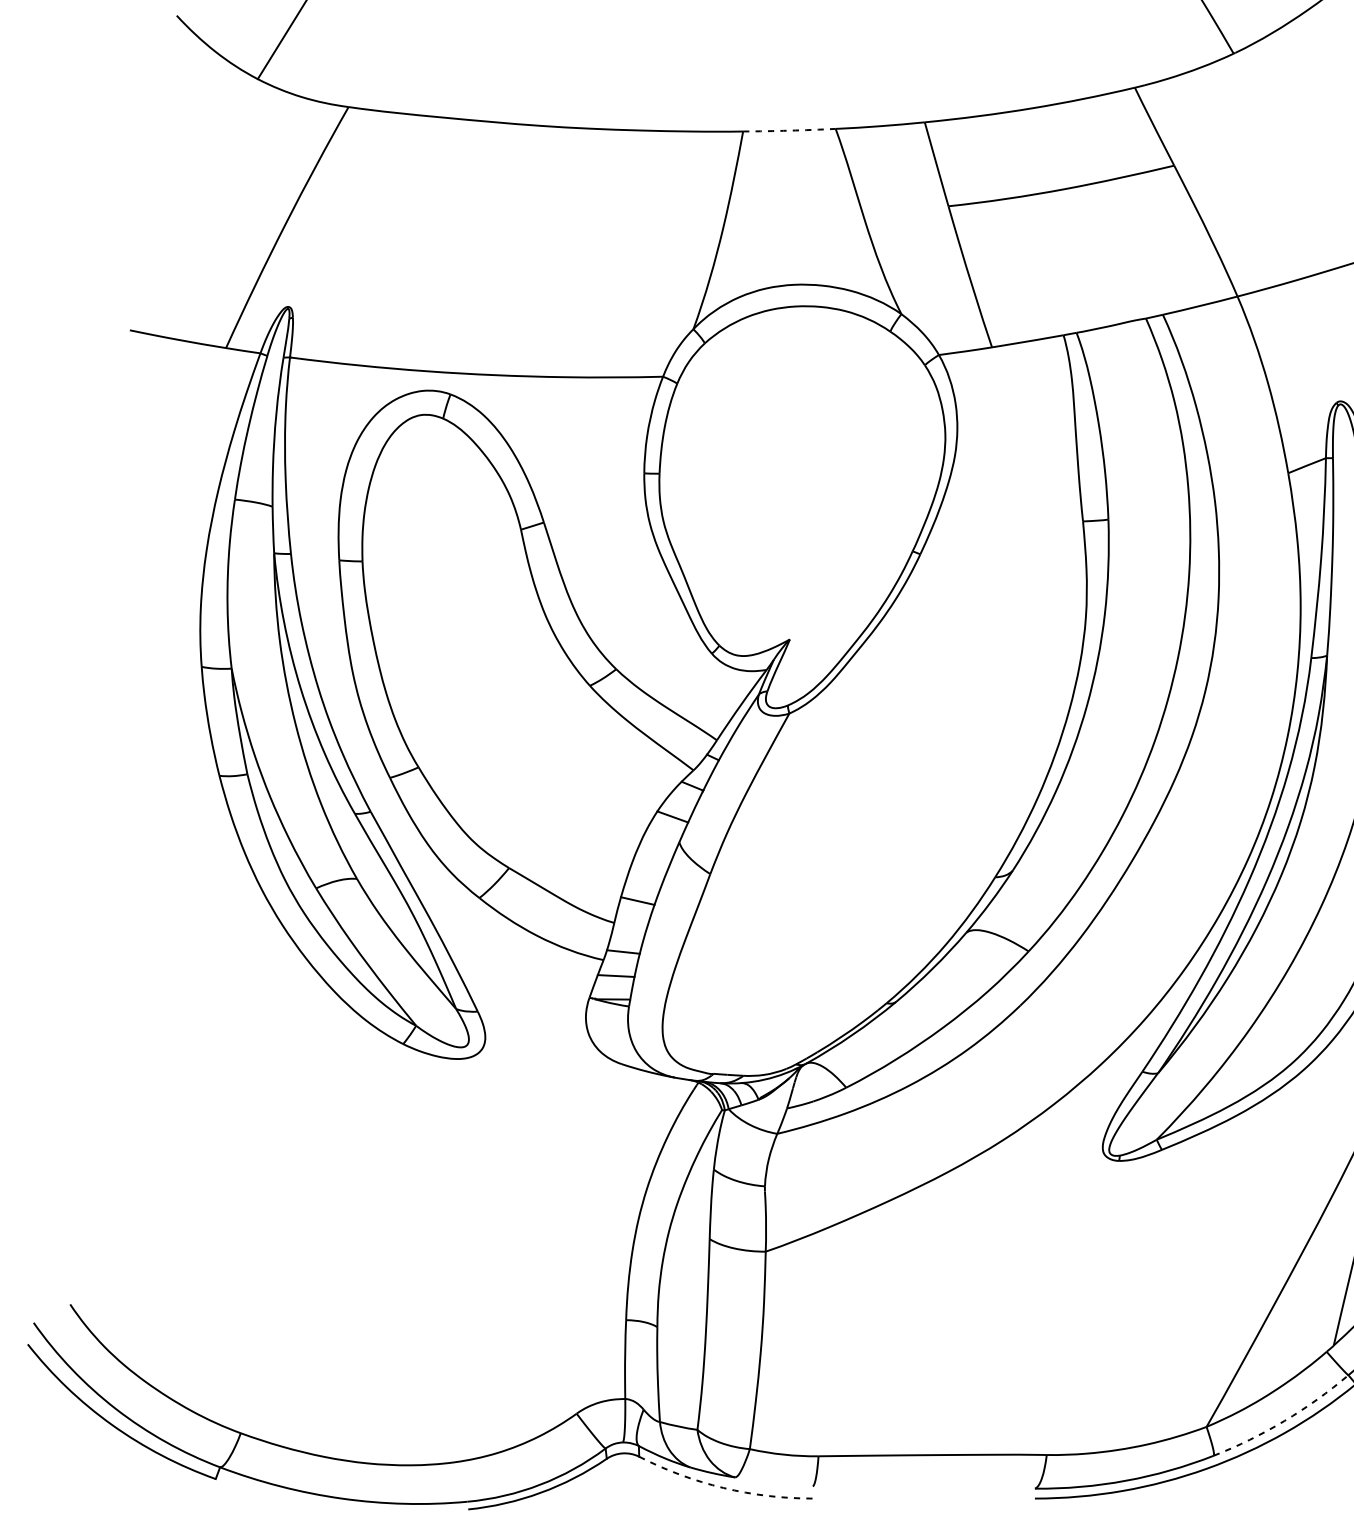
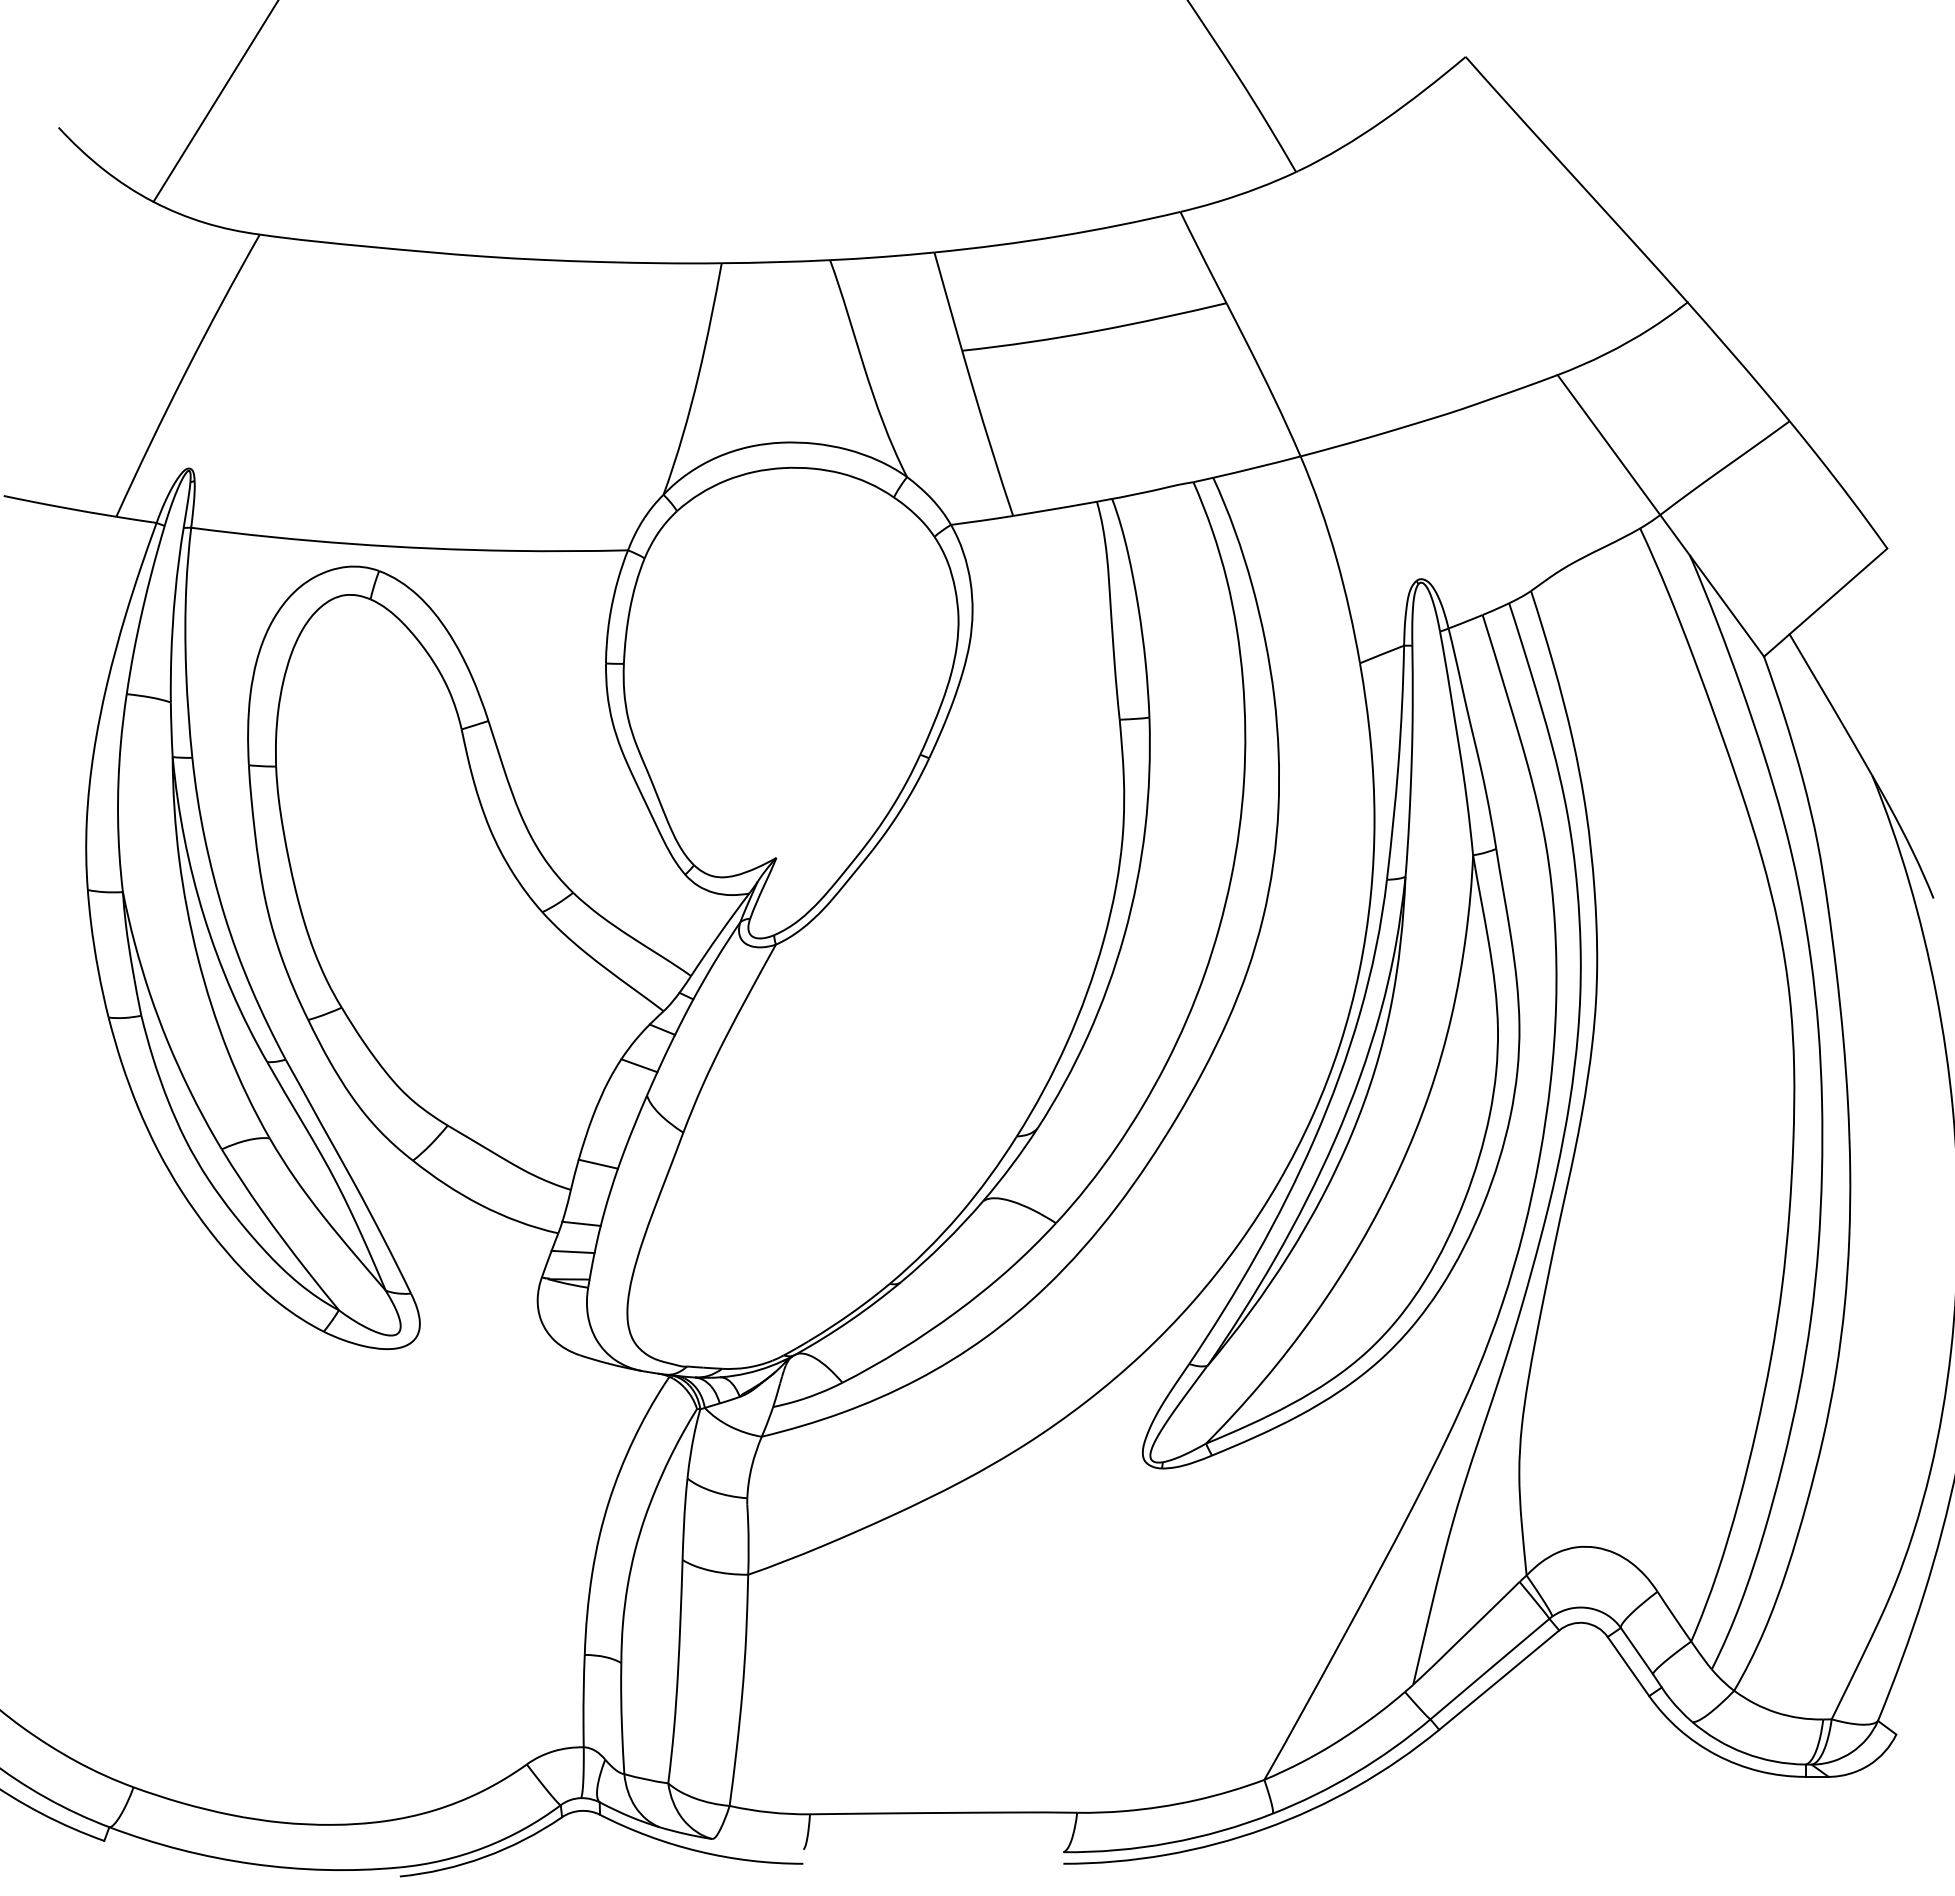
arc: (789, 130) -> (775, 262), dashed -> solid
arc: (1284, 1421) -> (1355, 1773), dashed -> solid
arc: (723, 1488) -> (698, 1851), dashed -> solid

